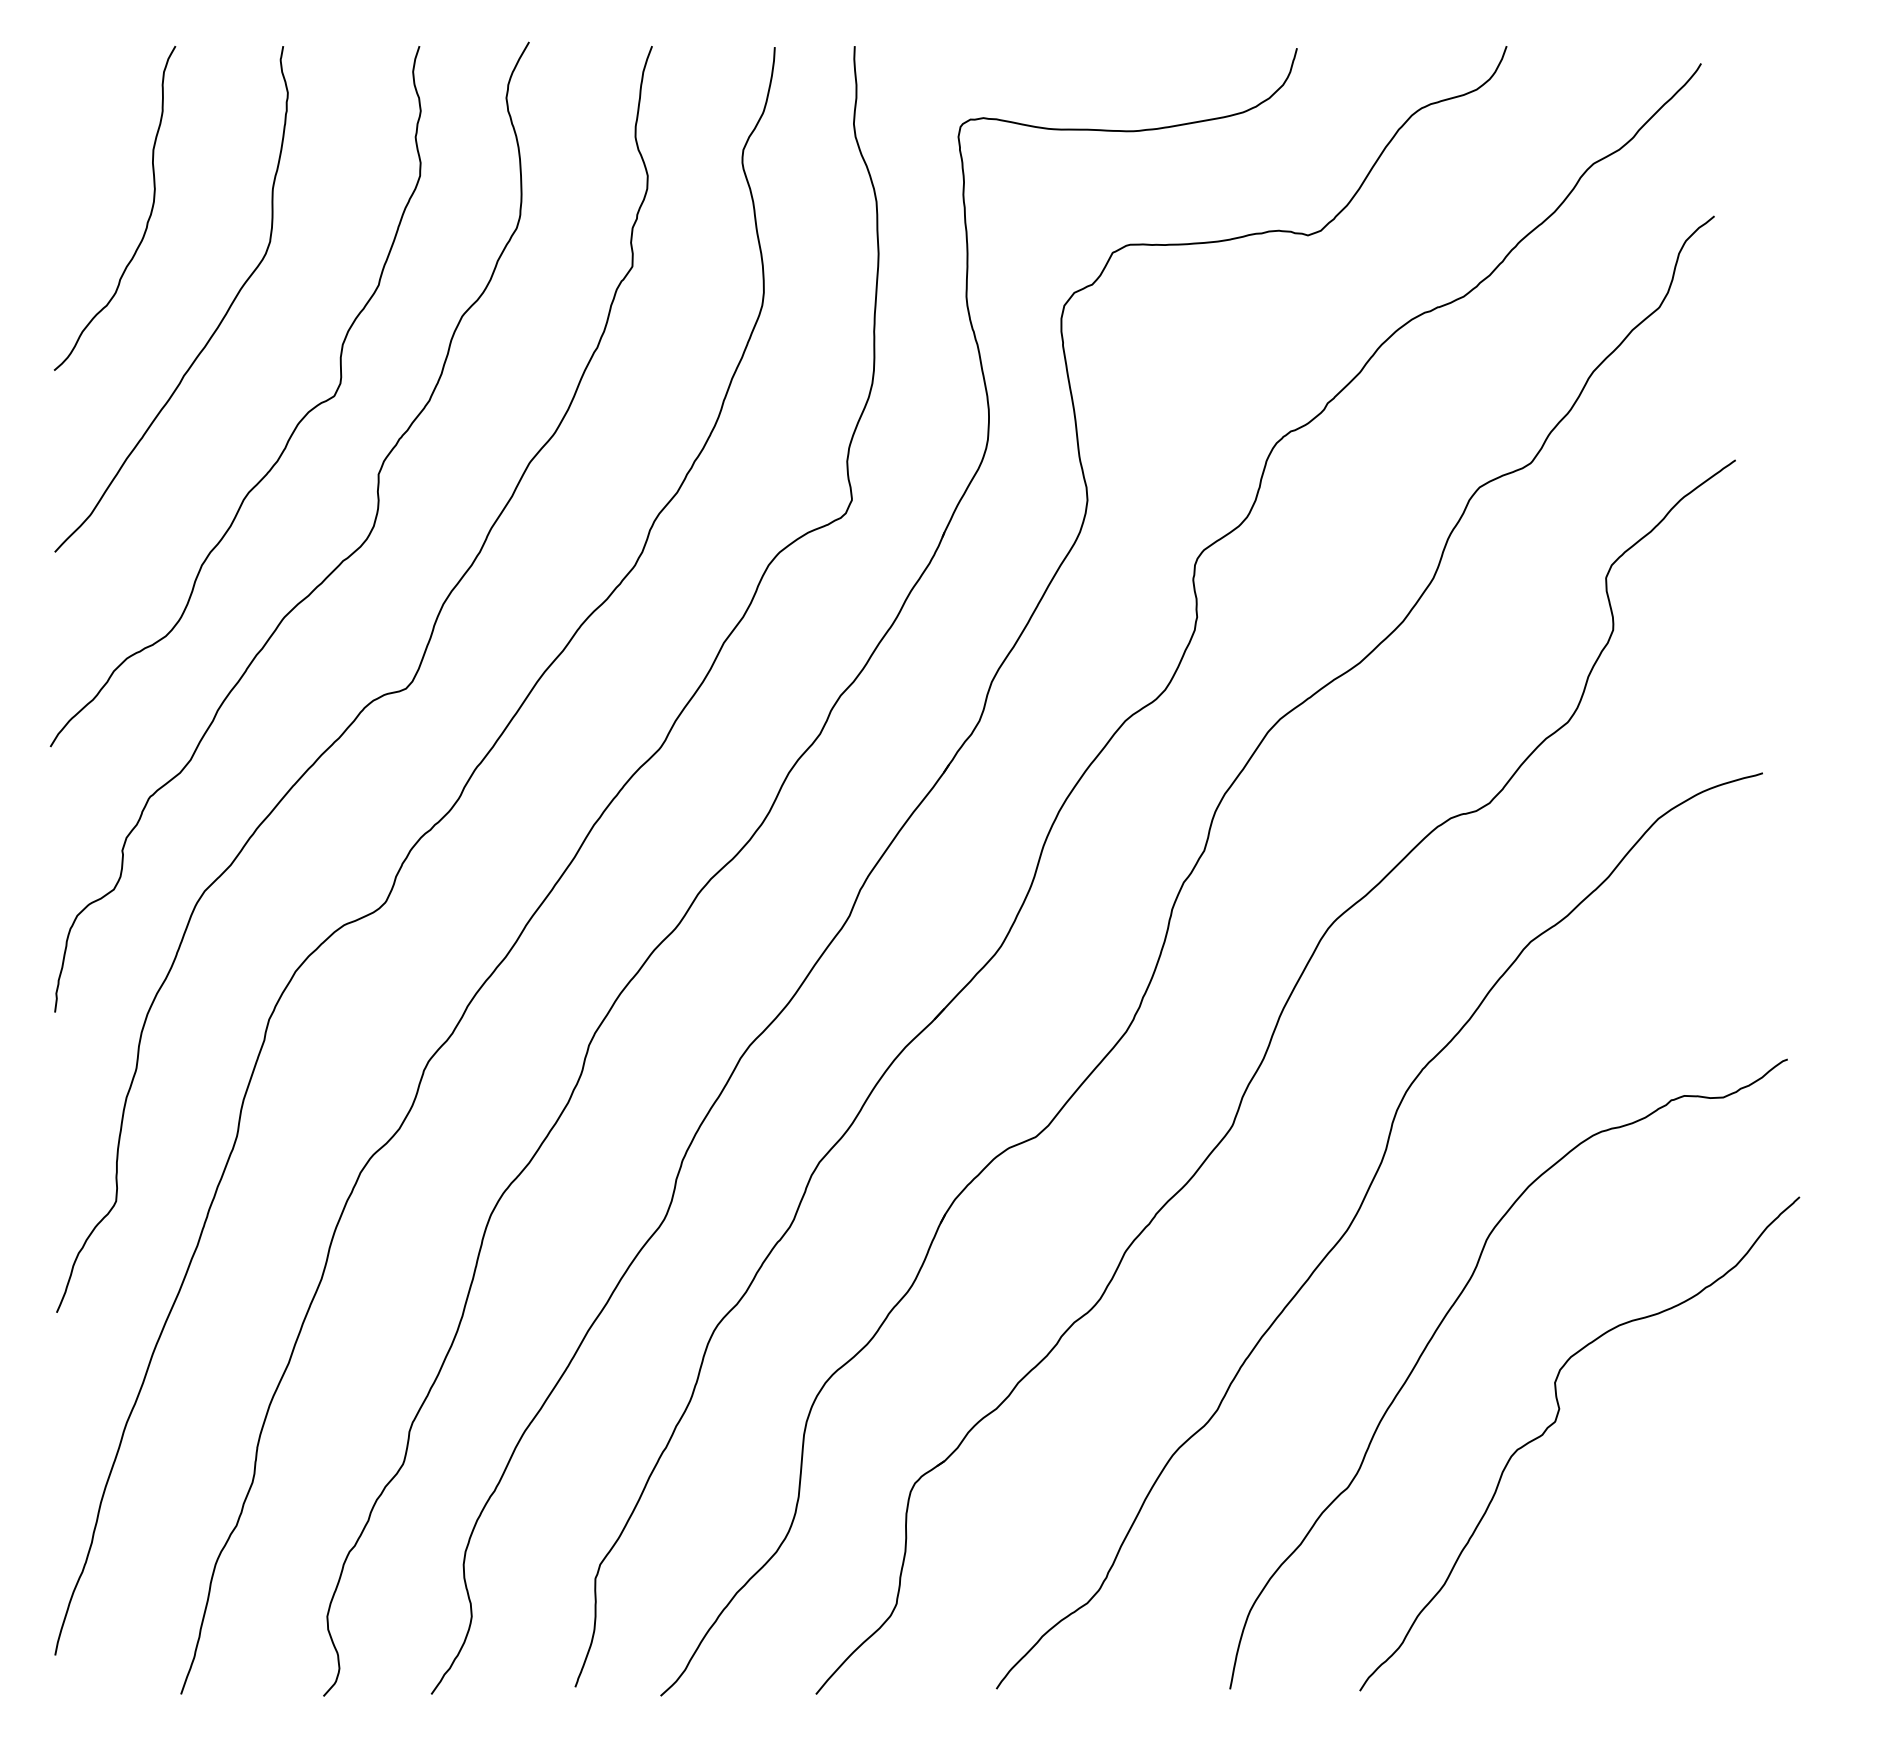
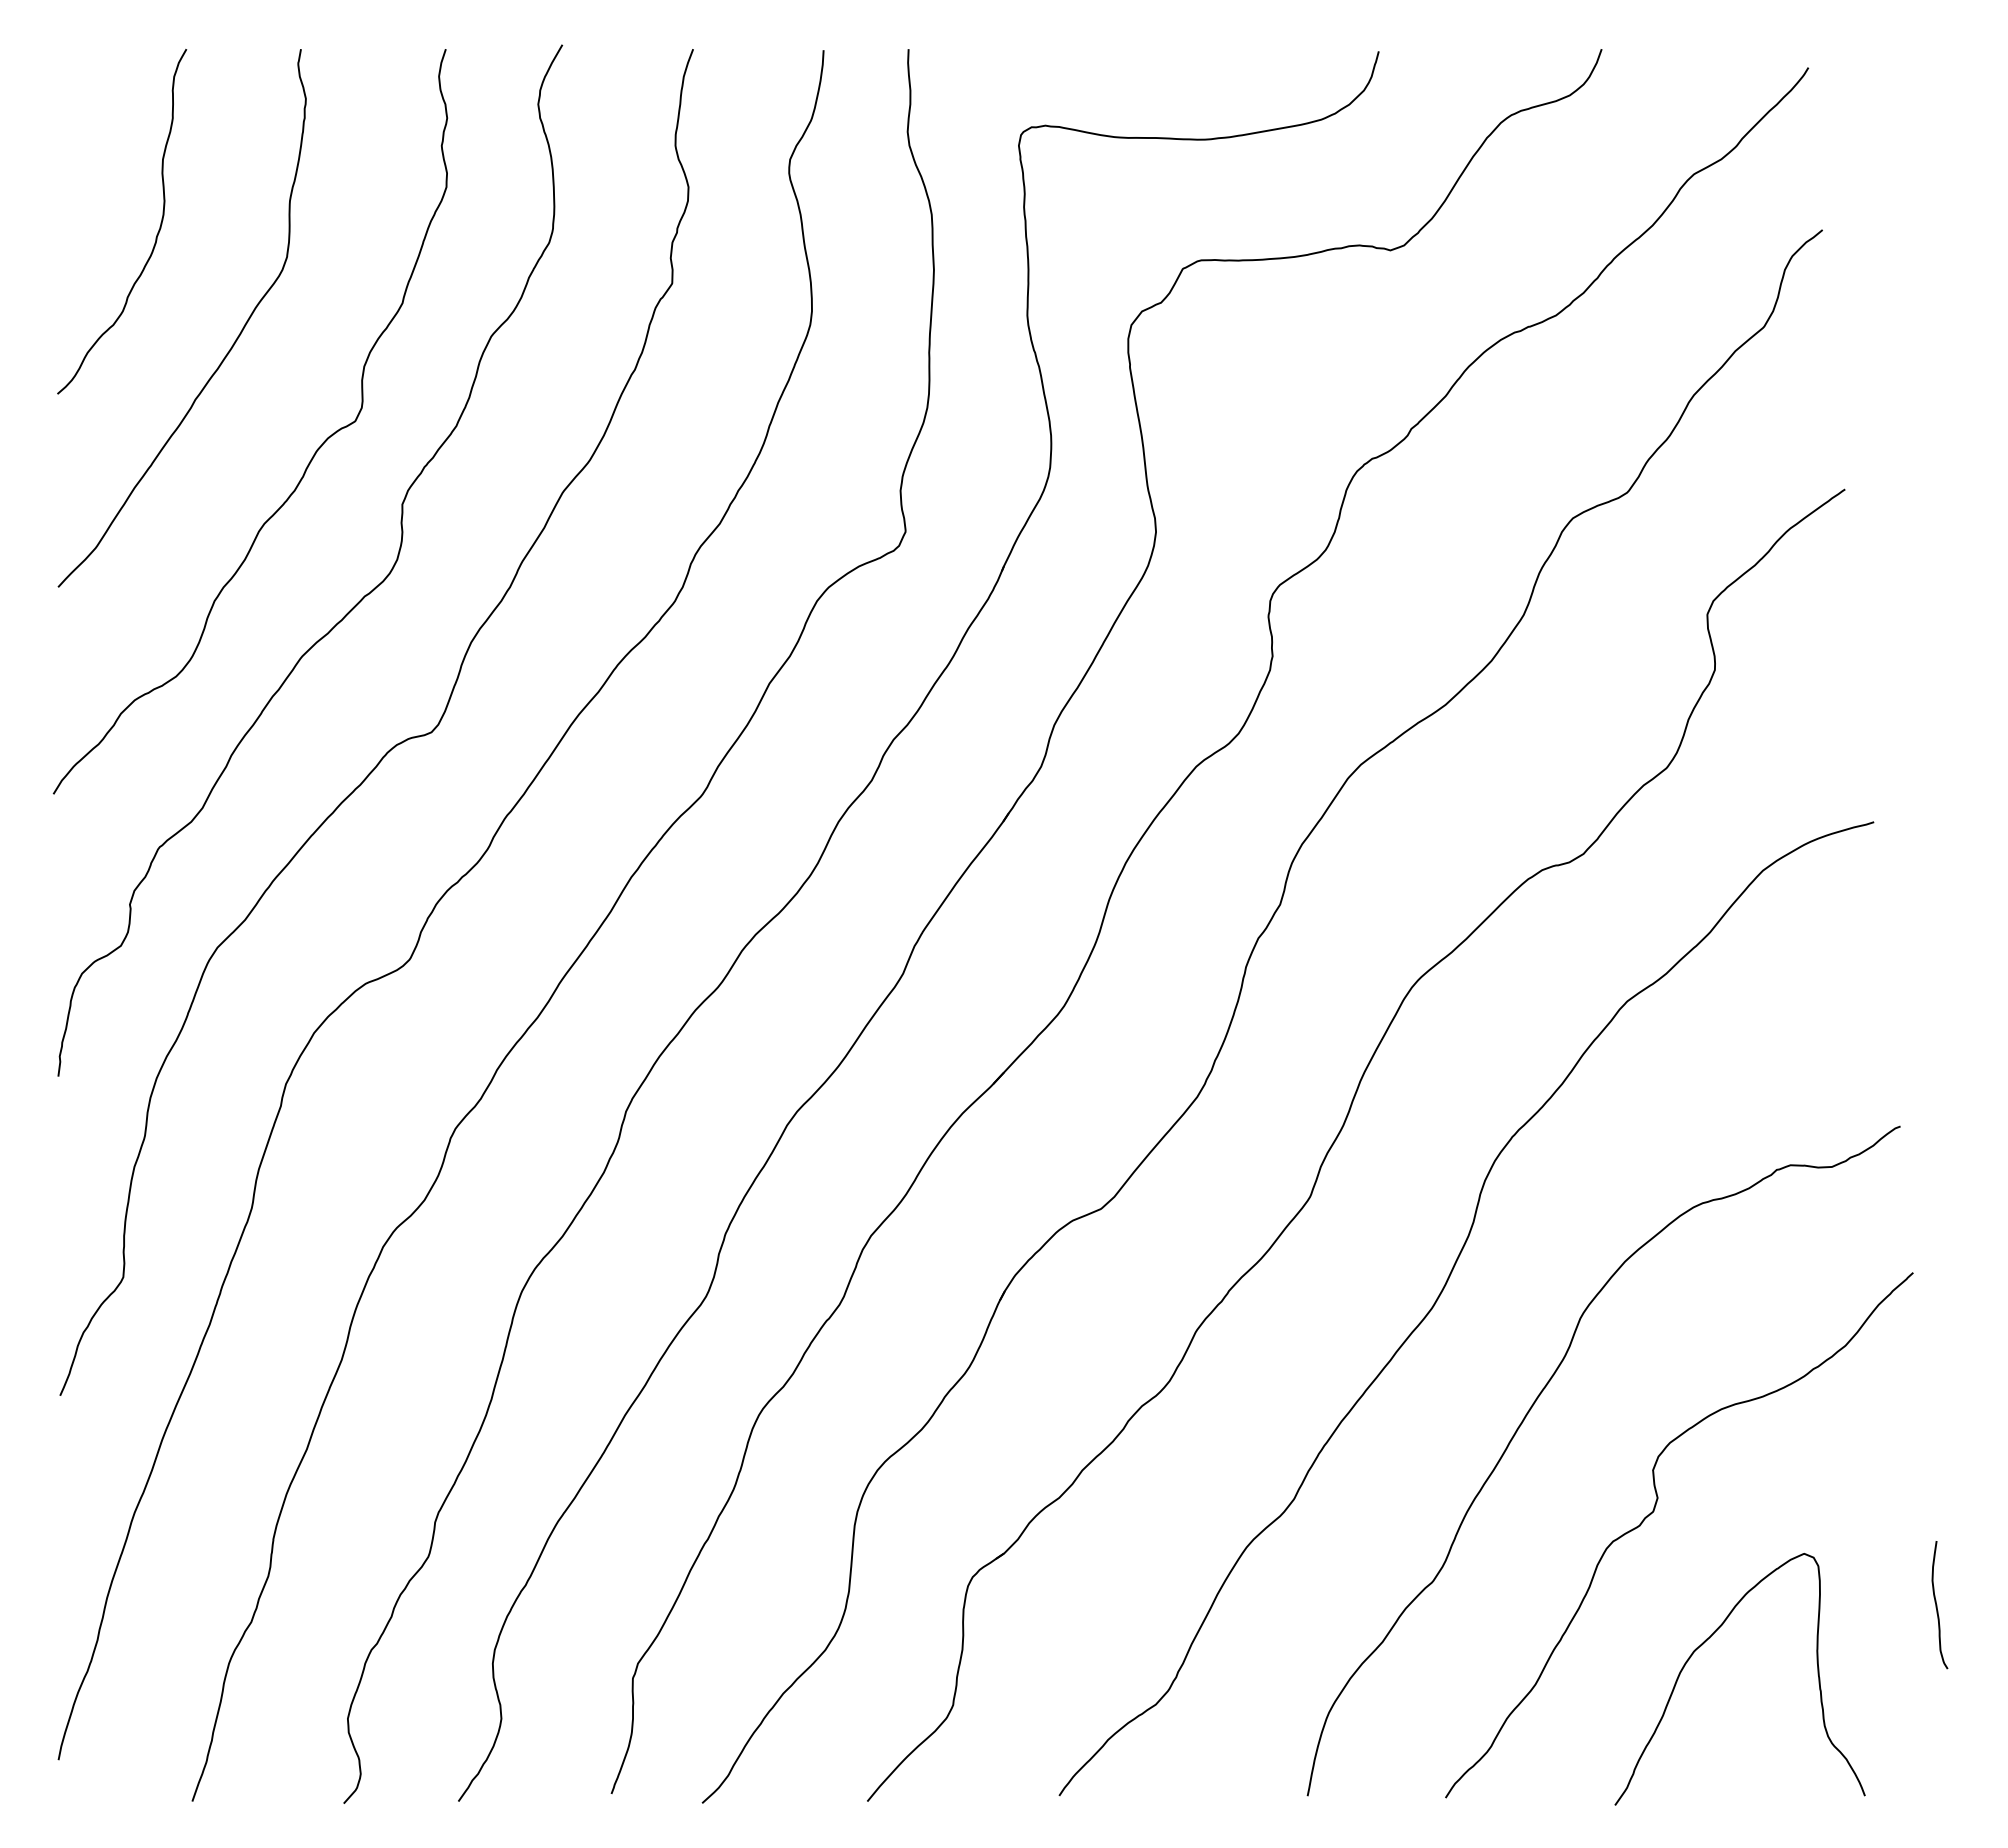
curve: (1822, 1510) -> (1937, 1605), added
curve: (1603, 1545) -> (1704, 1643), added

